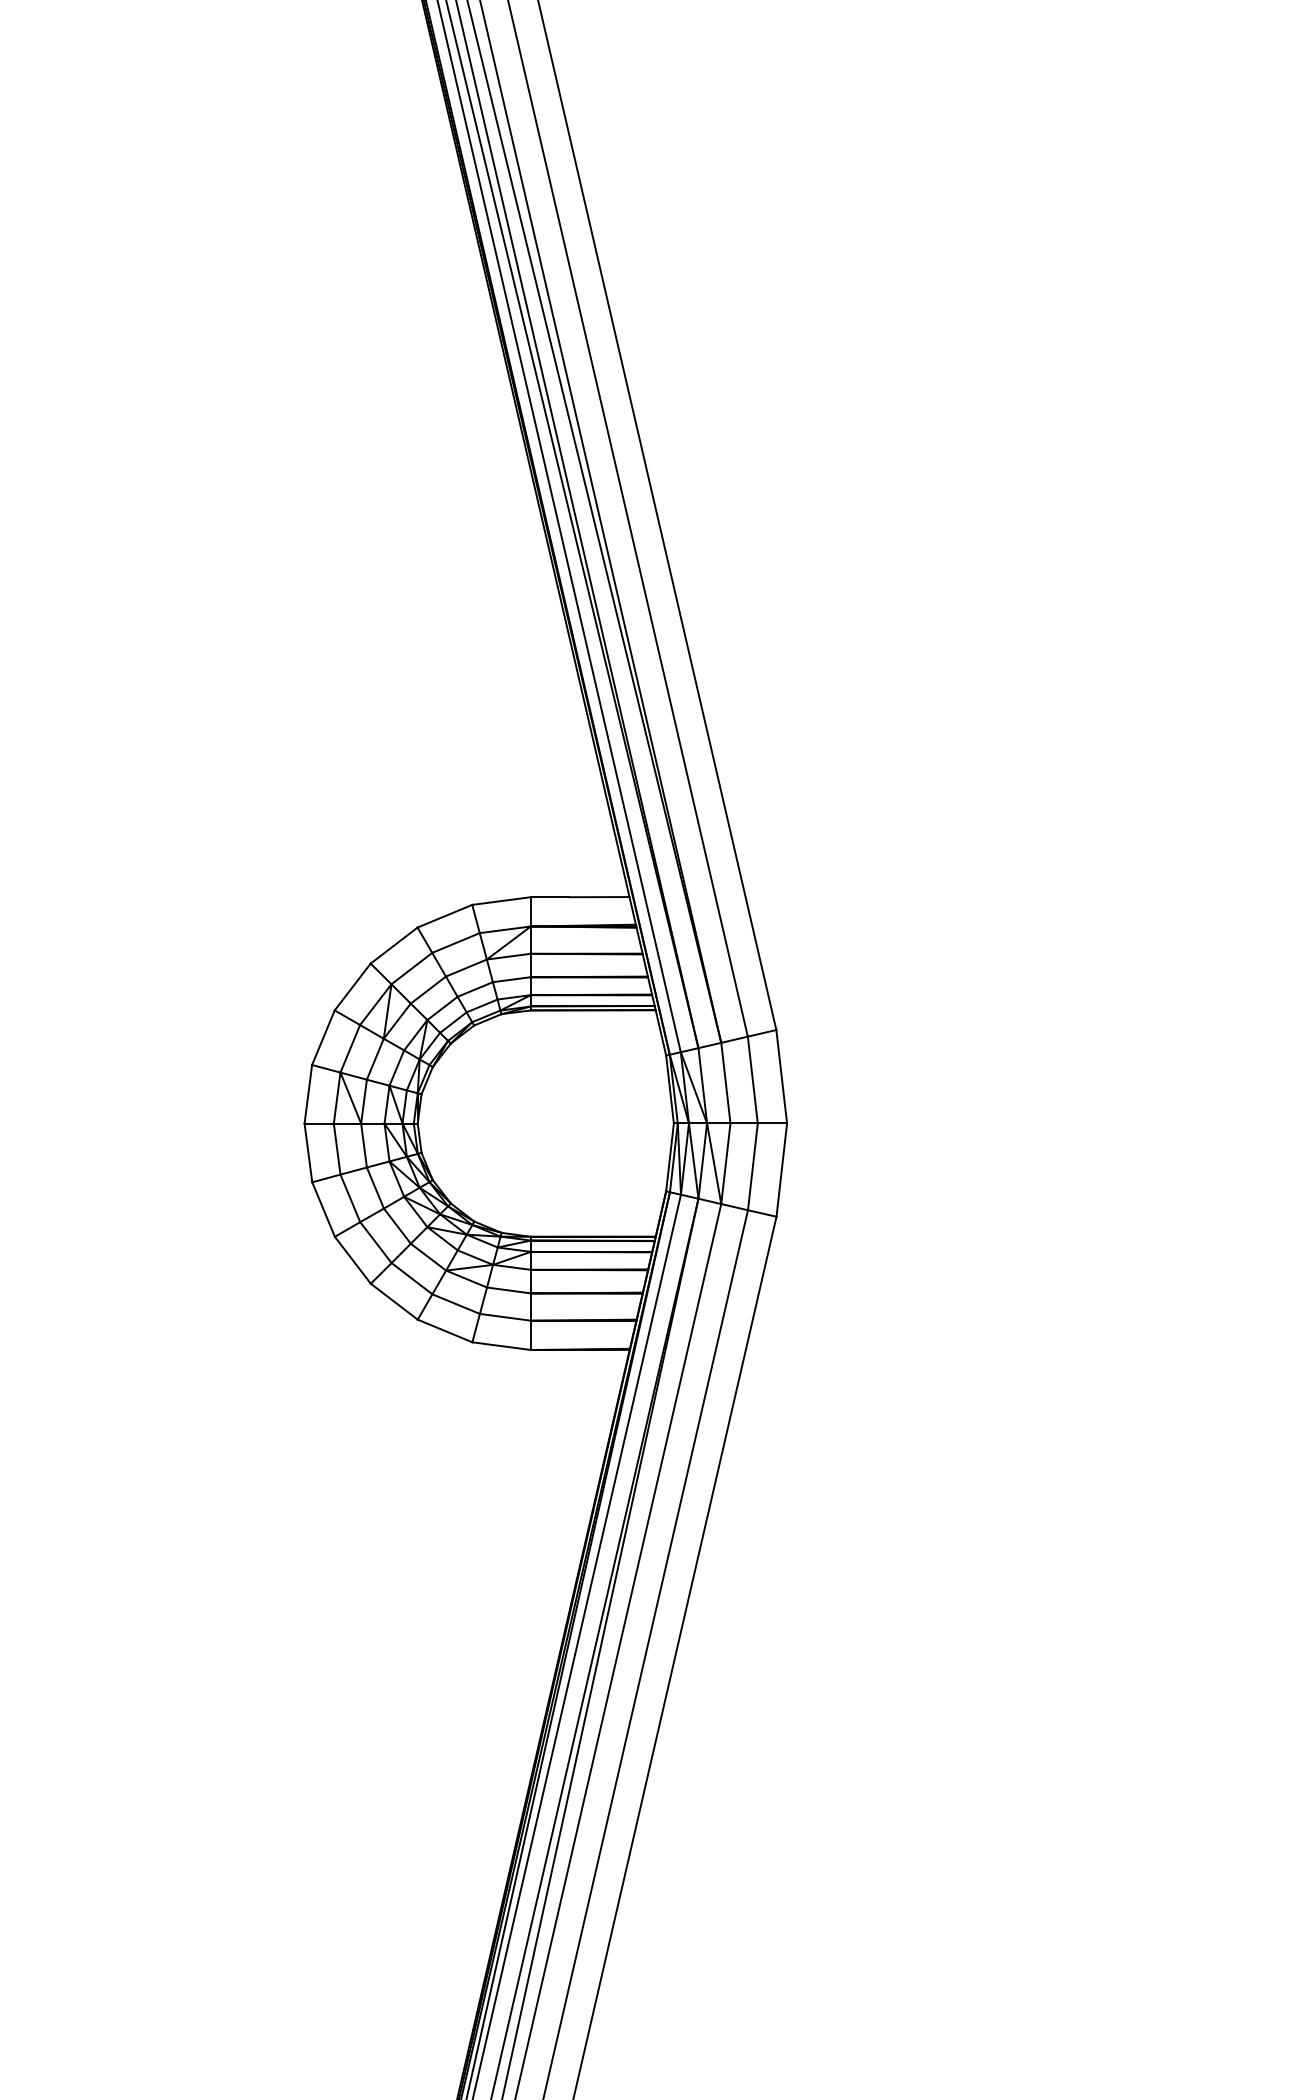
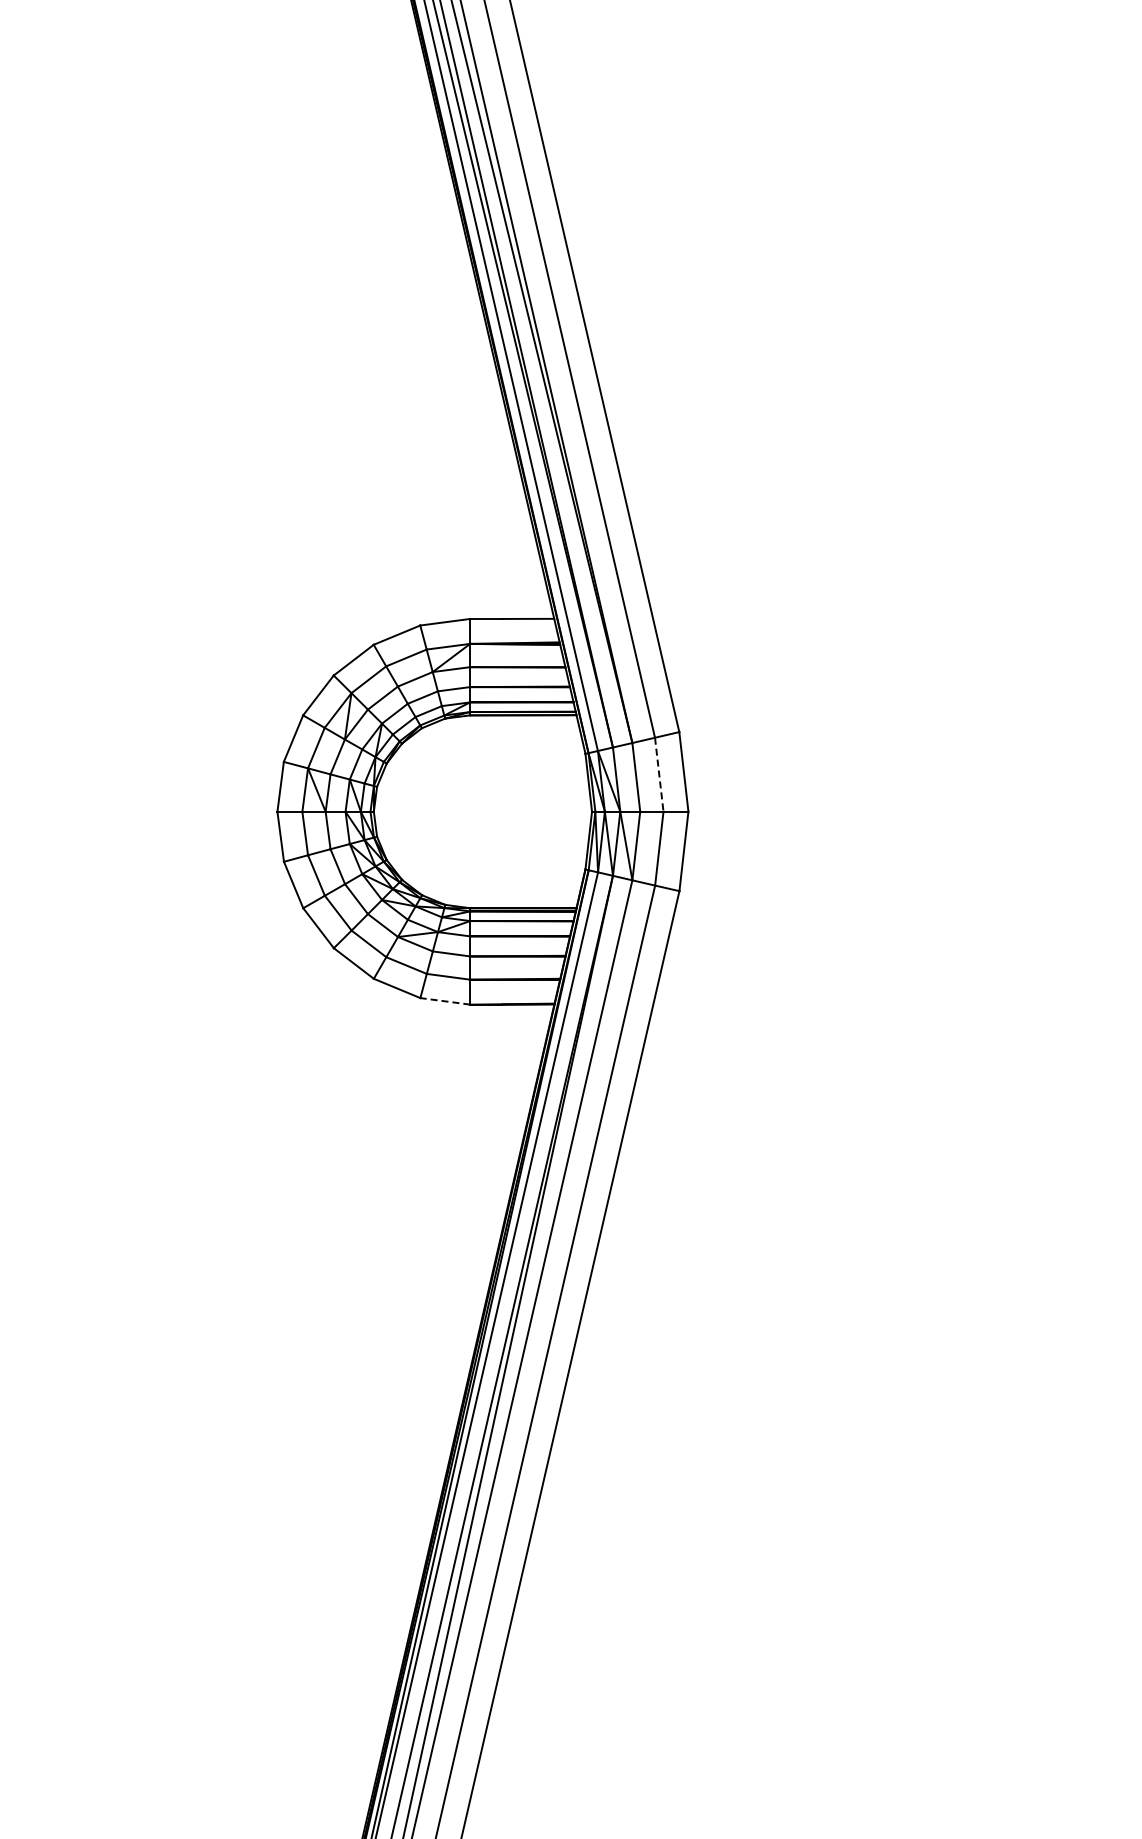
line: (753, 1080) -> (659, 775), solid -> dashed
line: (500, 1346) -> (444, 1001), solid -> dashed

